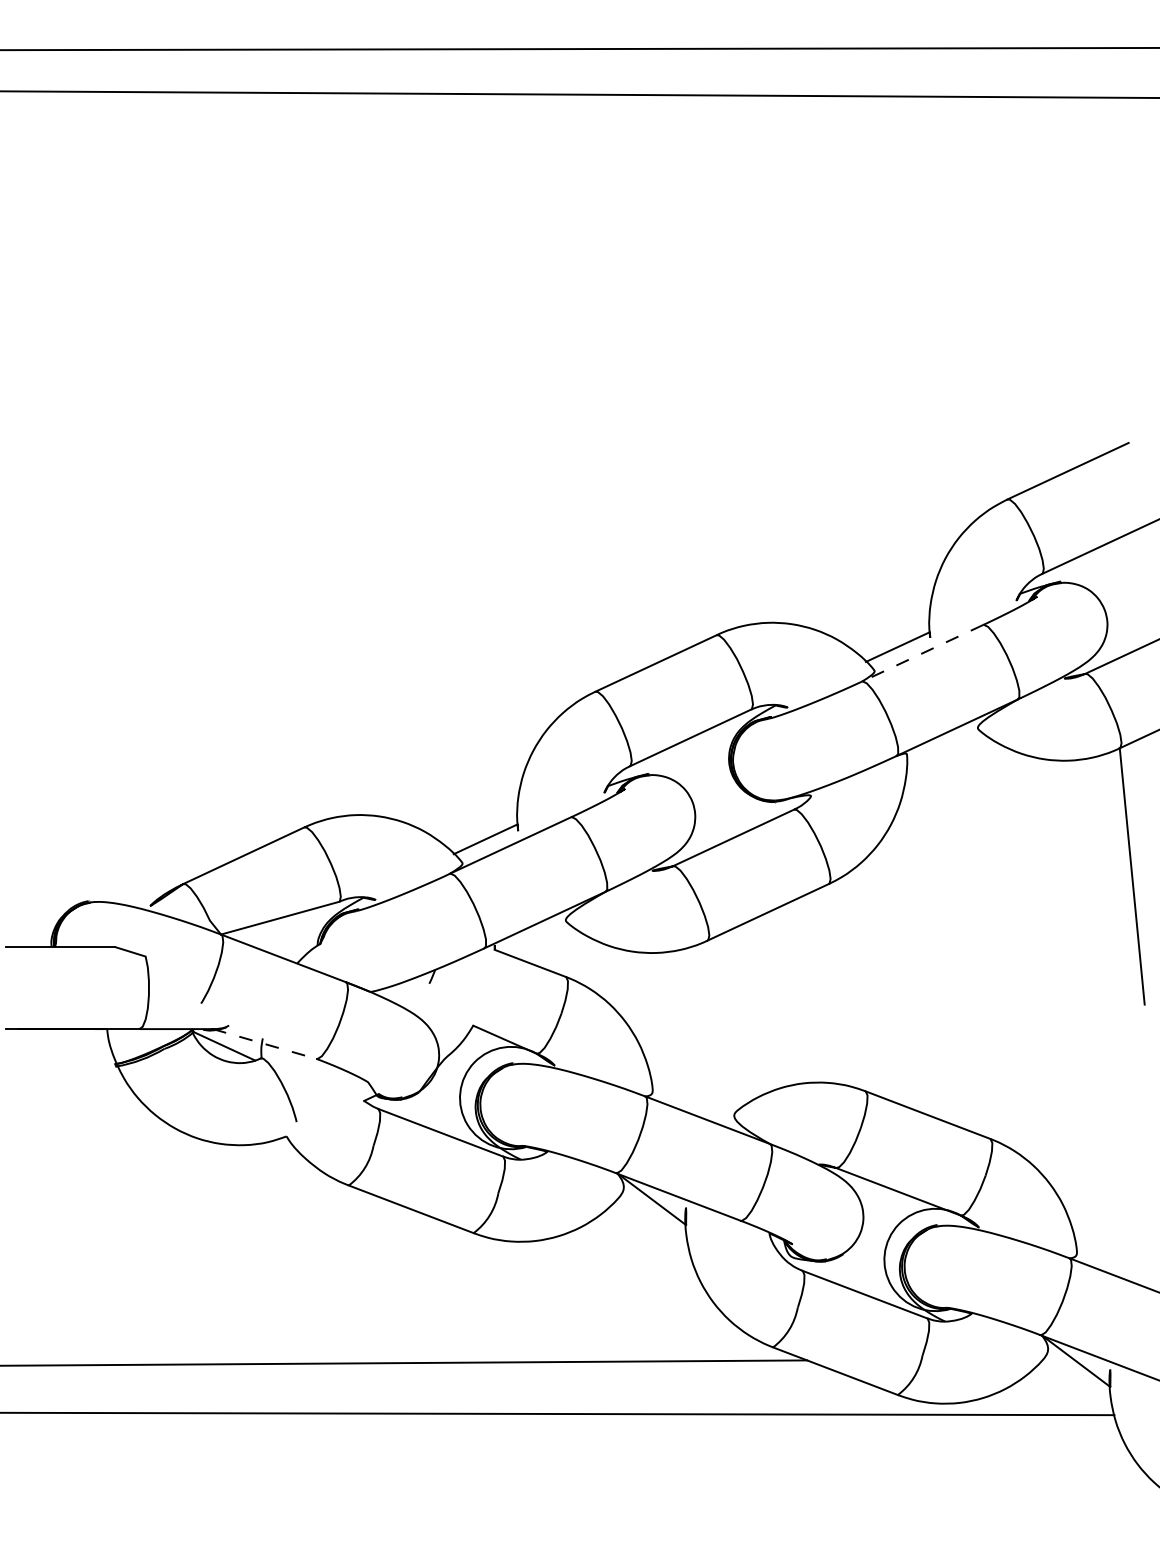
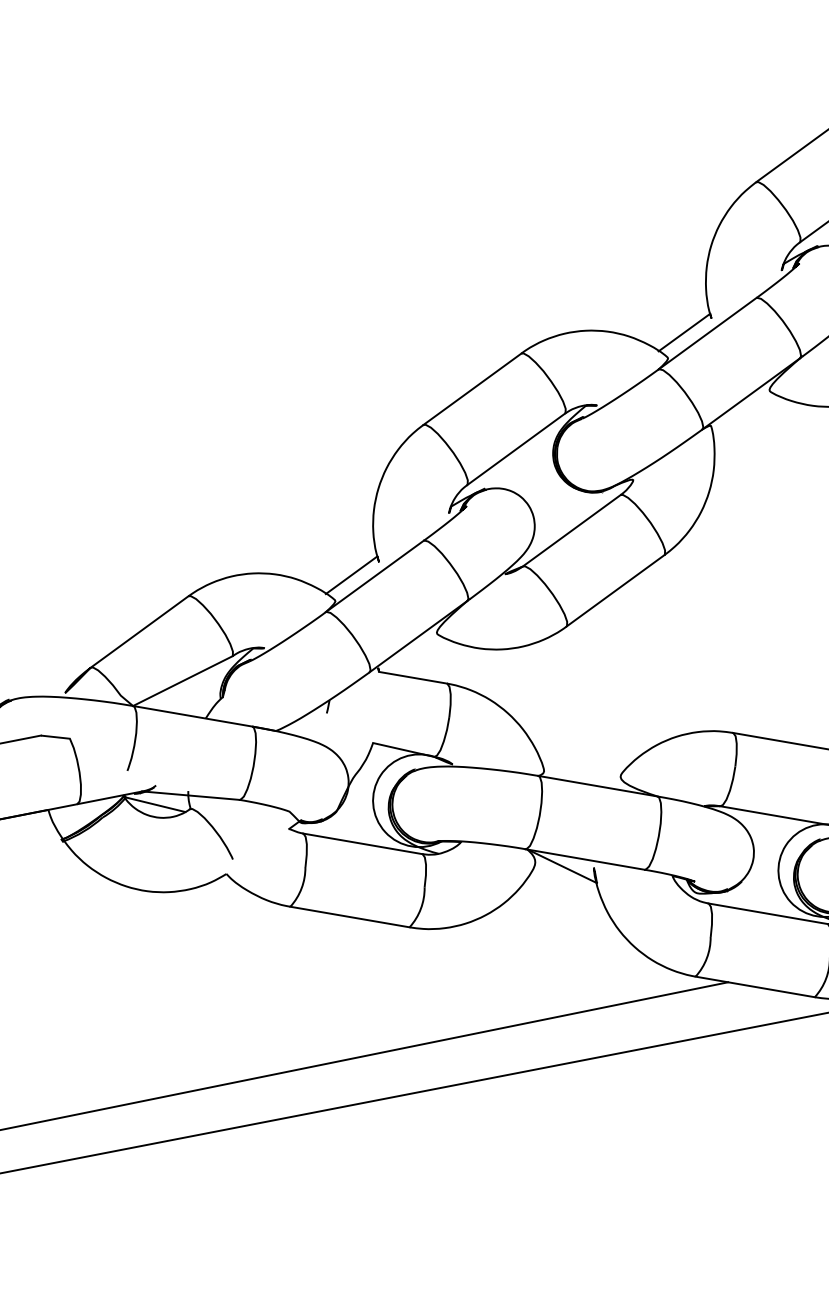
line: (922, 653) -> (707, 333), dashed -> solid
line: (264, 1044) -> (190, 796), dashed -> solid

